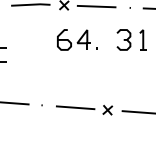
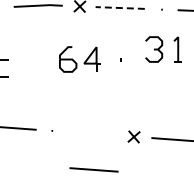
line: (96, 7) -> (120, 8), solid -> dashed
part: (73, 39) -> (79, 59), moved
line: (75, 107) -> (93, 169), moved

